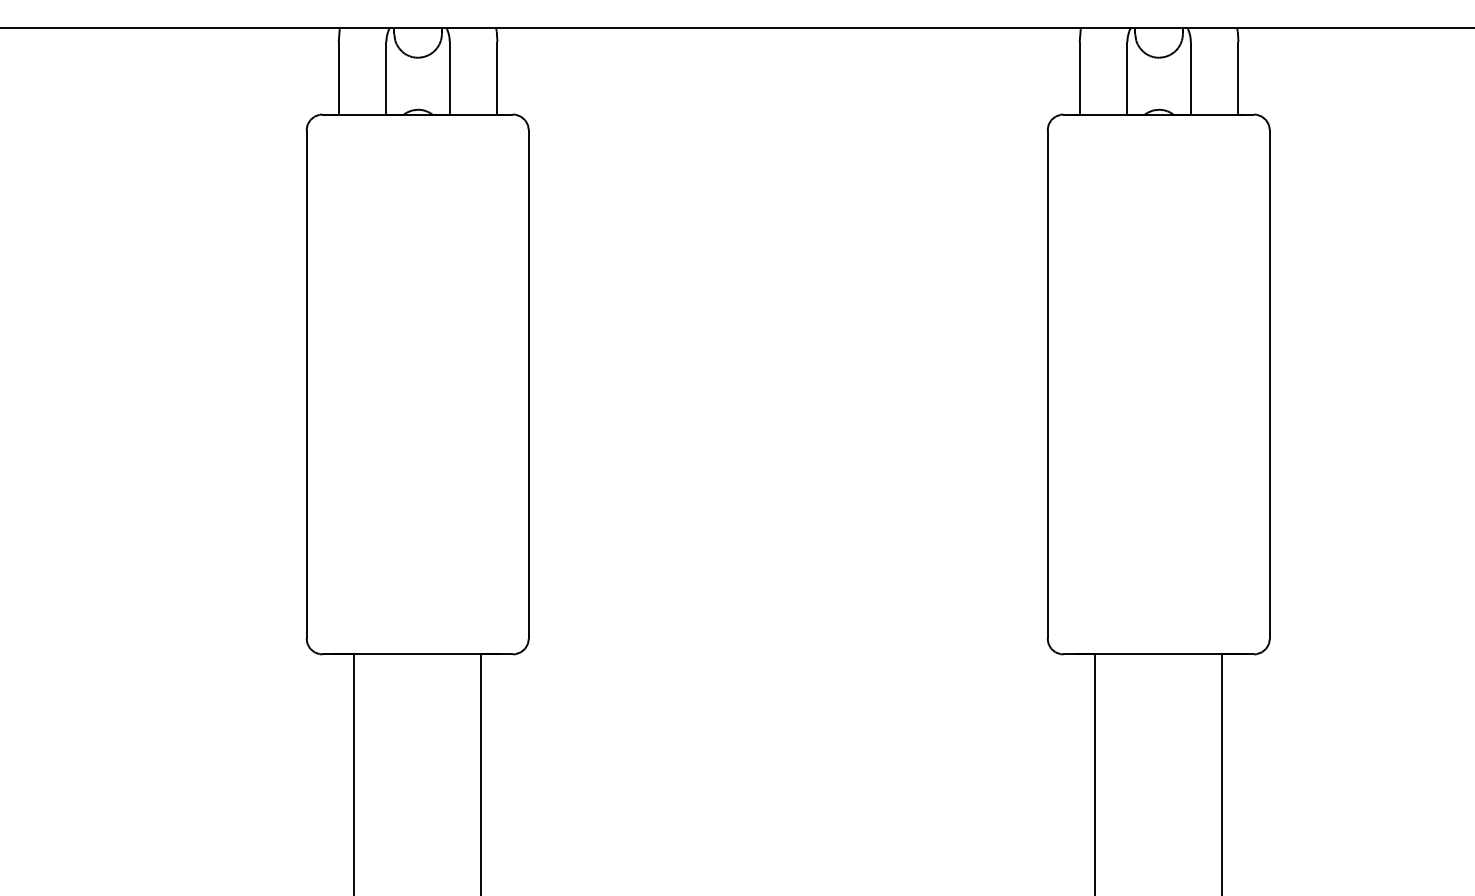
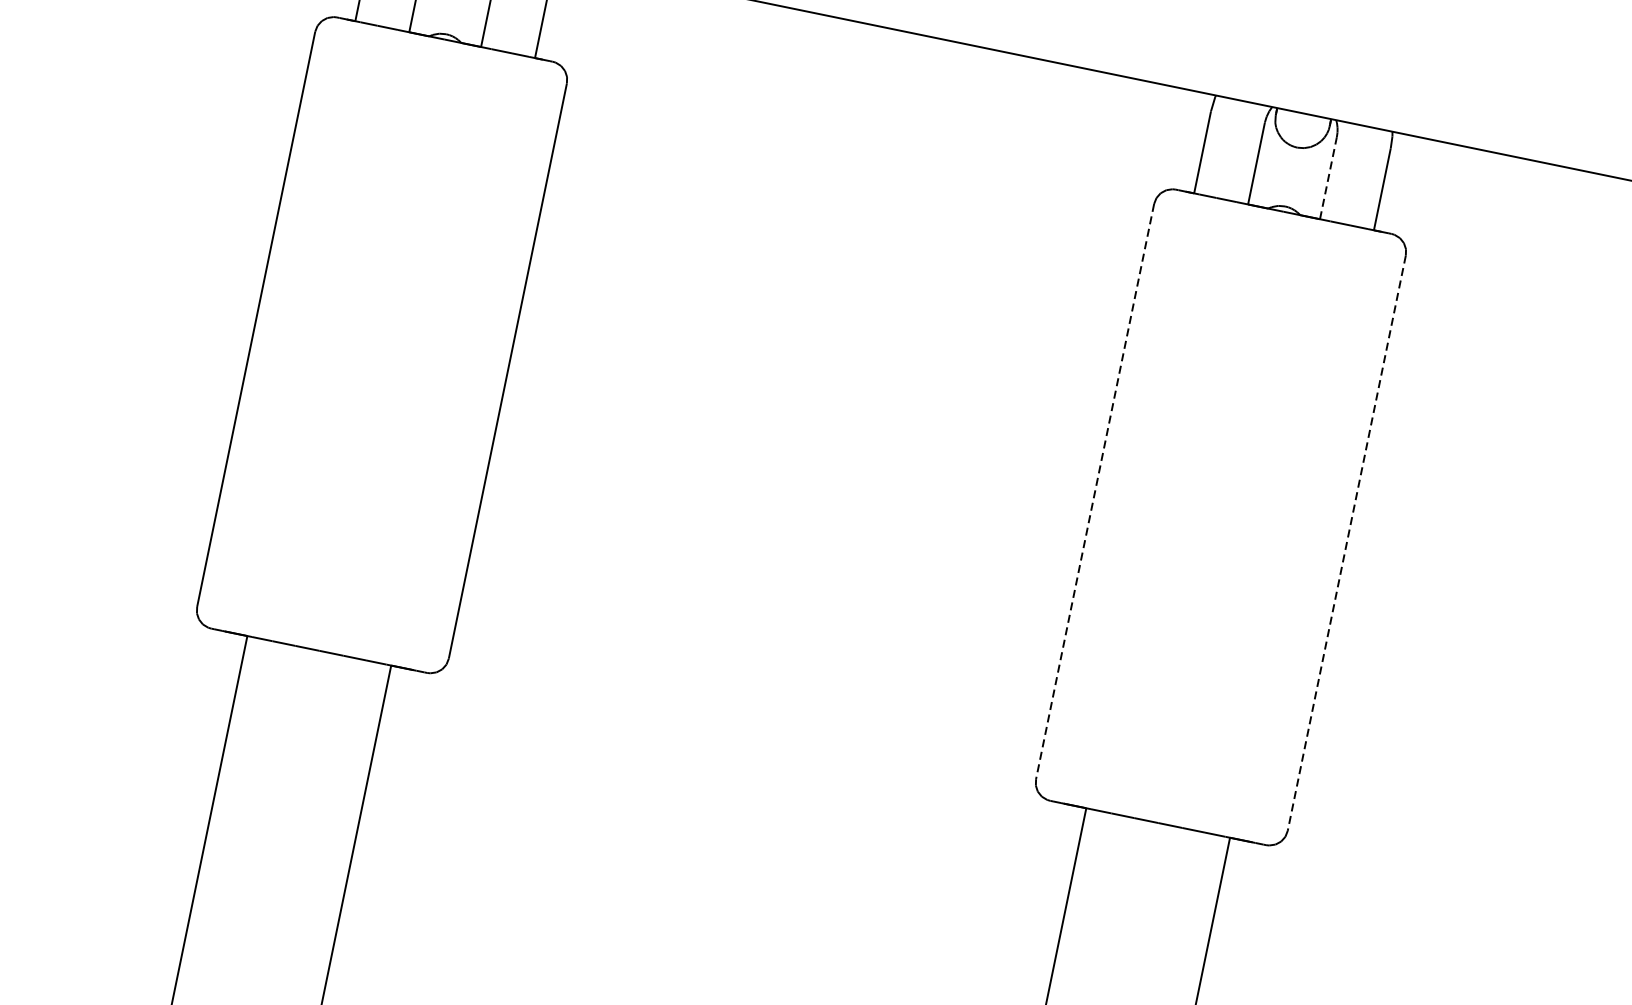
line: (1190, 77) -> (1328, 177), solid -> dashed
line: (1047, 384) -> (1095, 491), solid -> dashed
line: (1269, 384) -> (1346, 543), solid -> dashed

